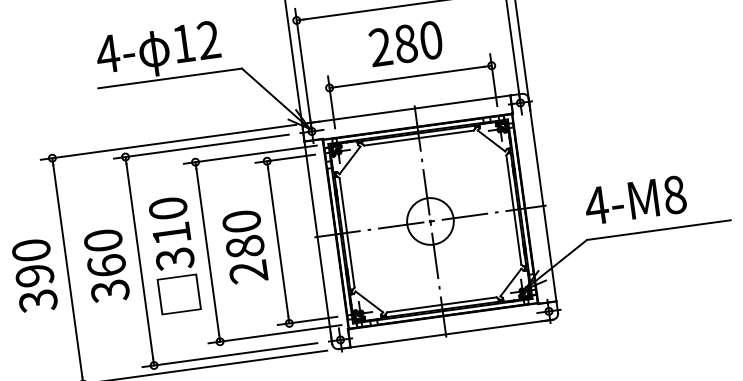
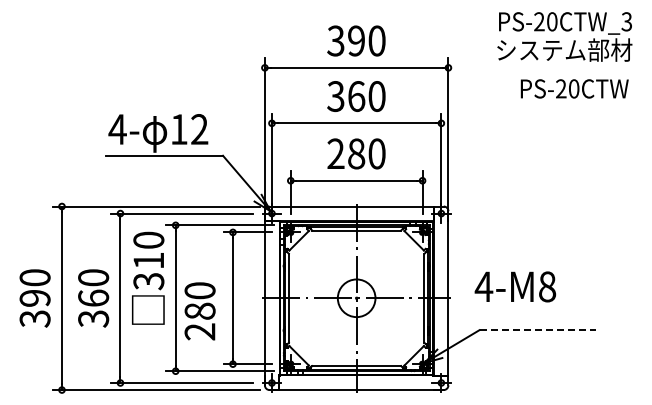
text: (635, 199) -> (515, 286), moved
line: (659, 230) -> (538, 330), solid -> dashed
text: (244, 247) -> (199, 311), moved
text: (174, 254) -> (148, 277), moved

